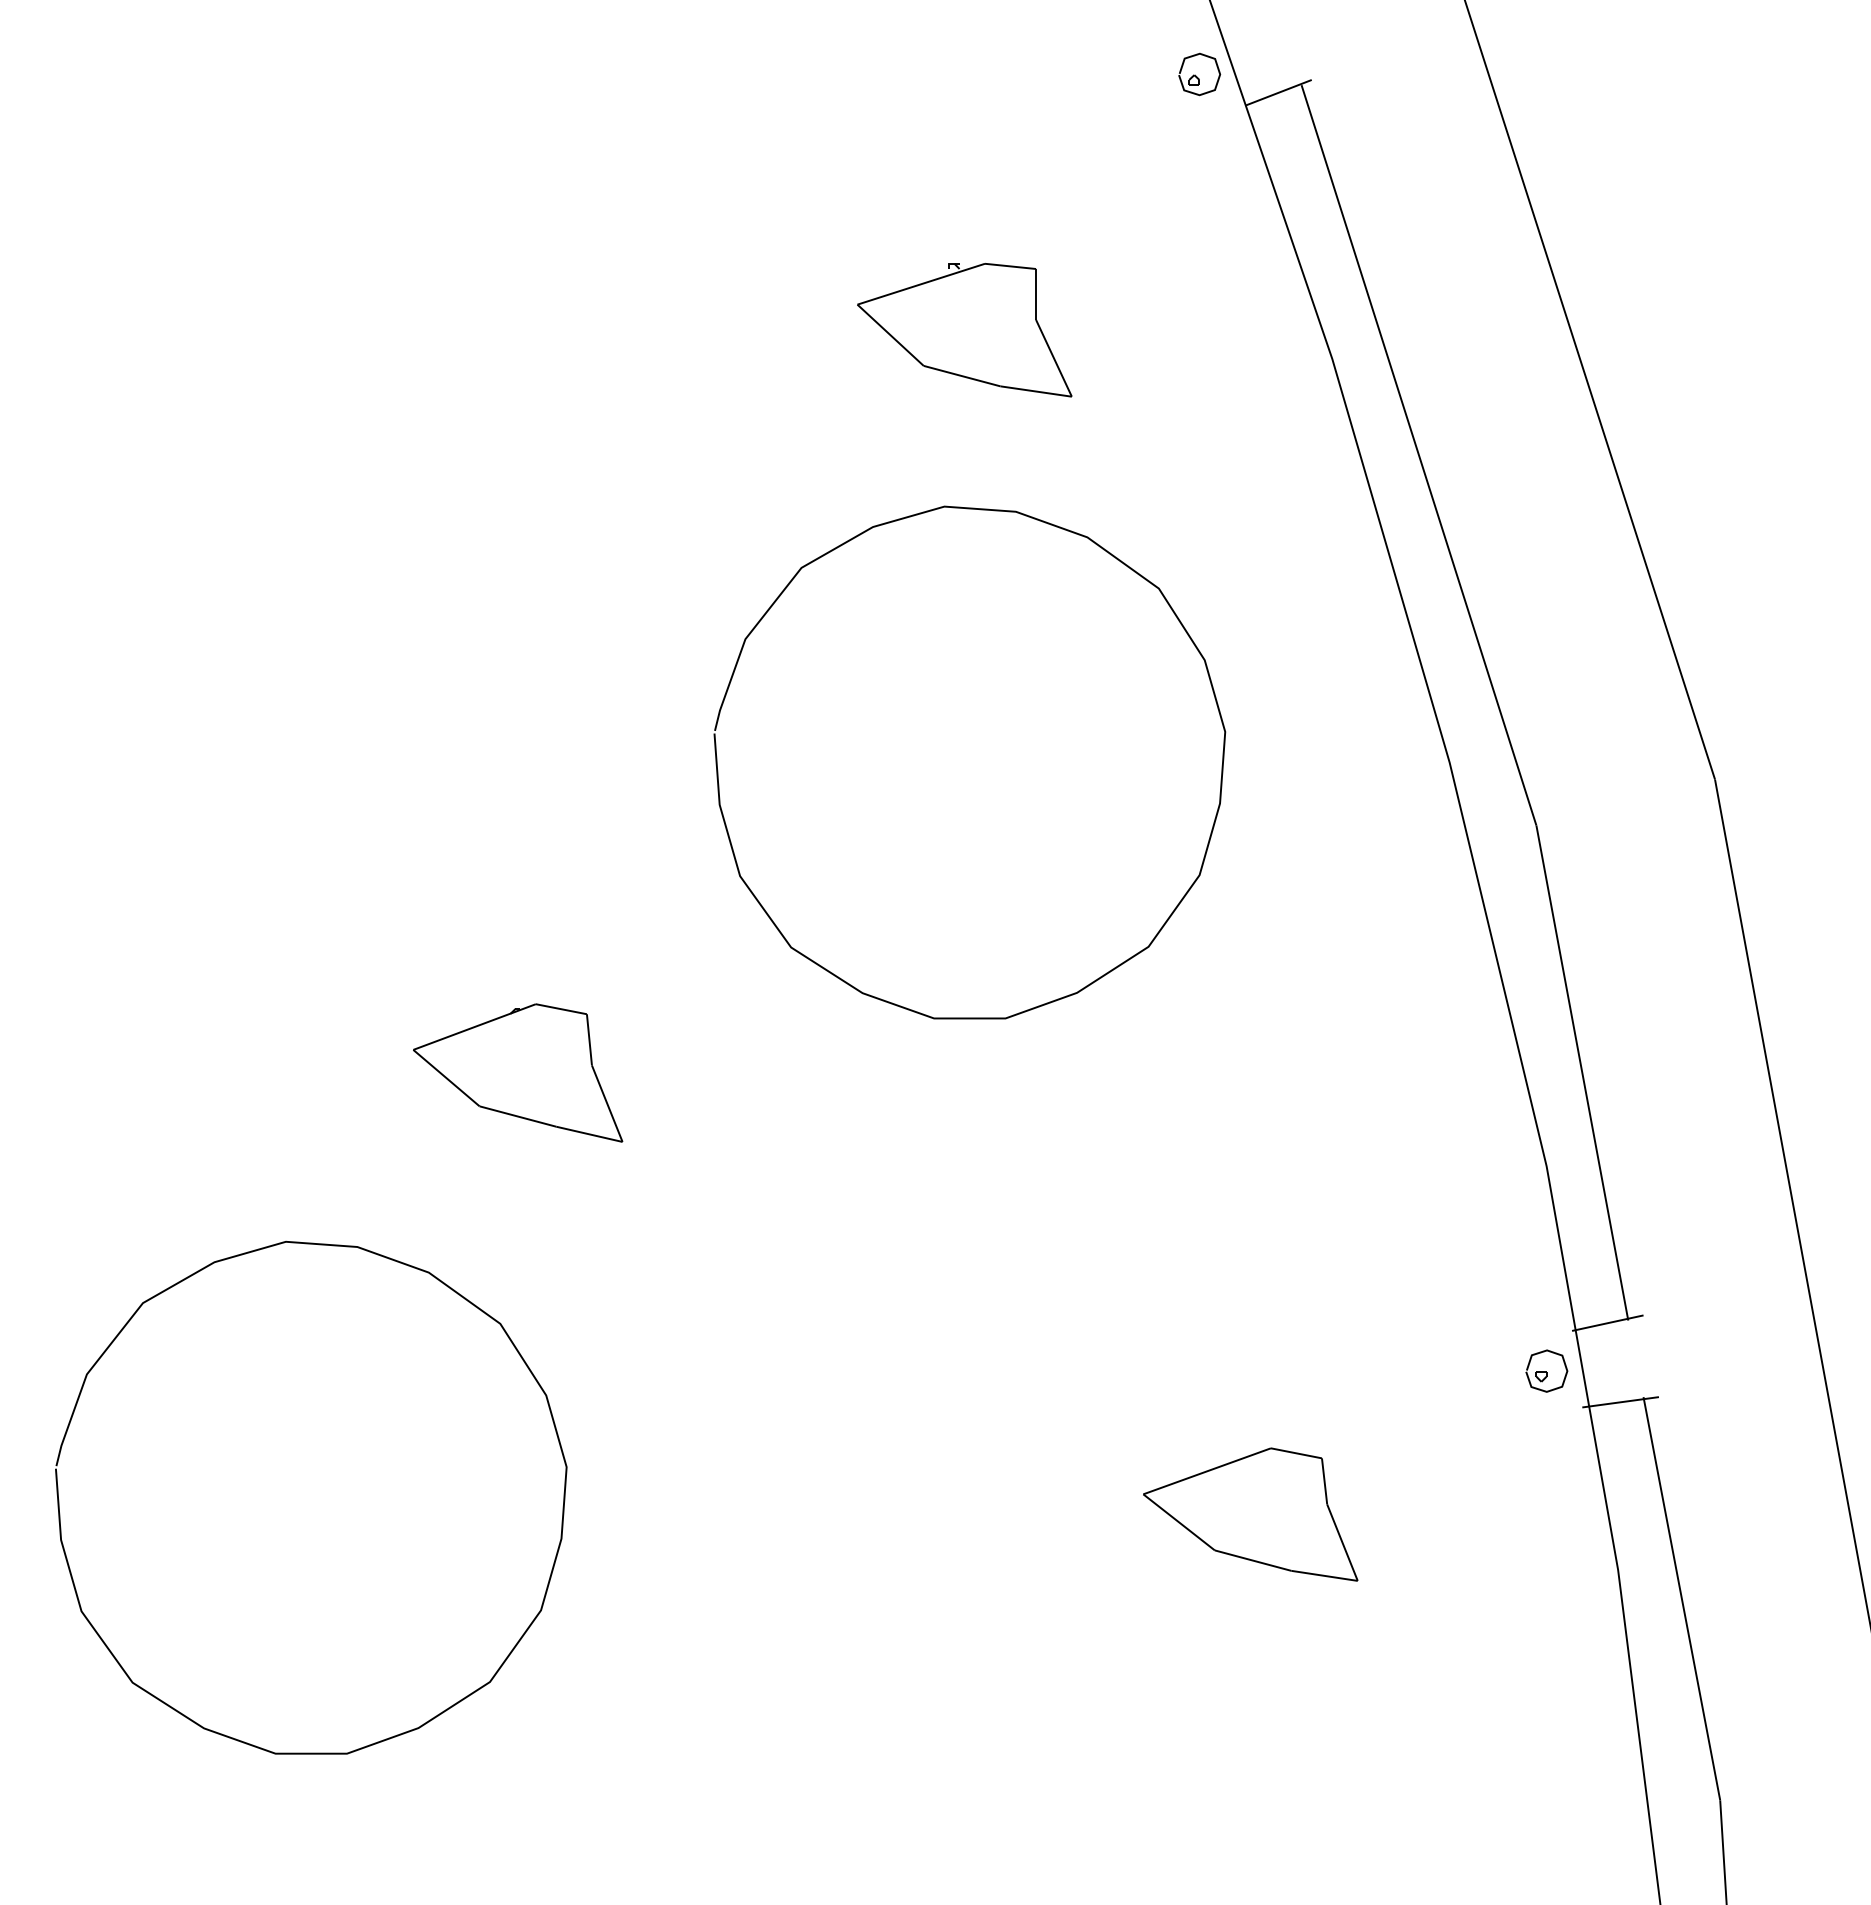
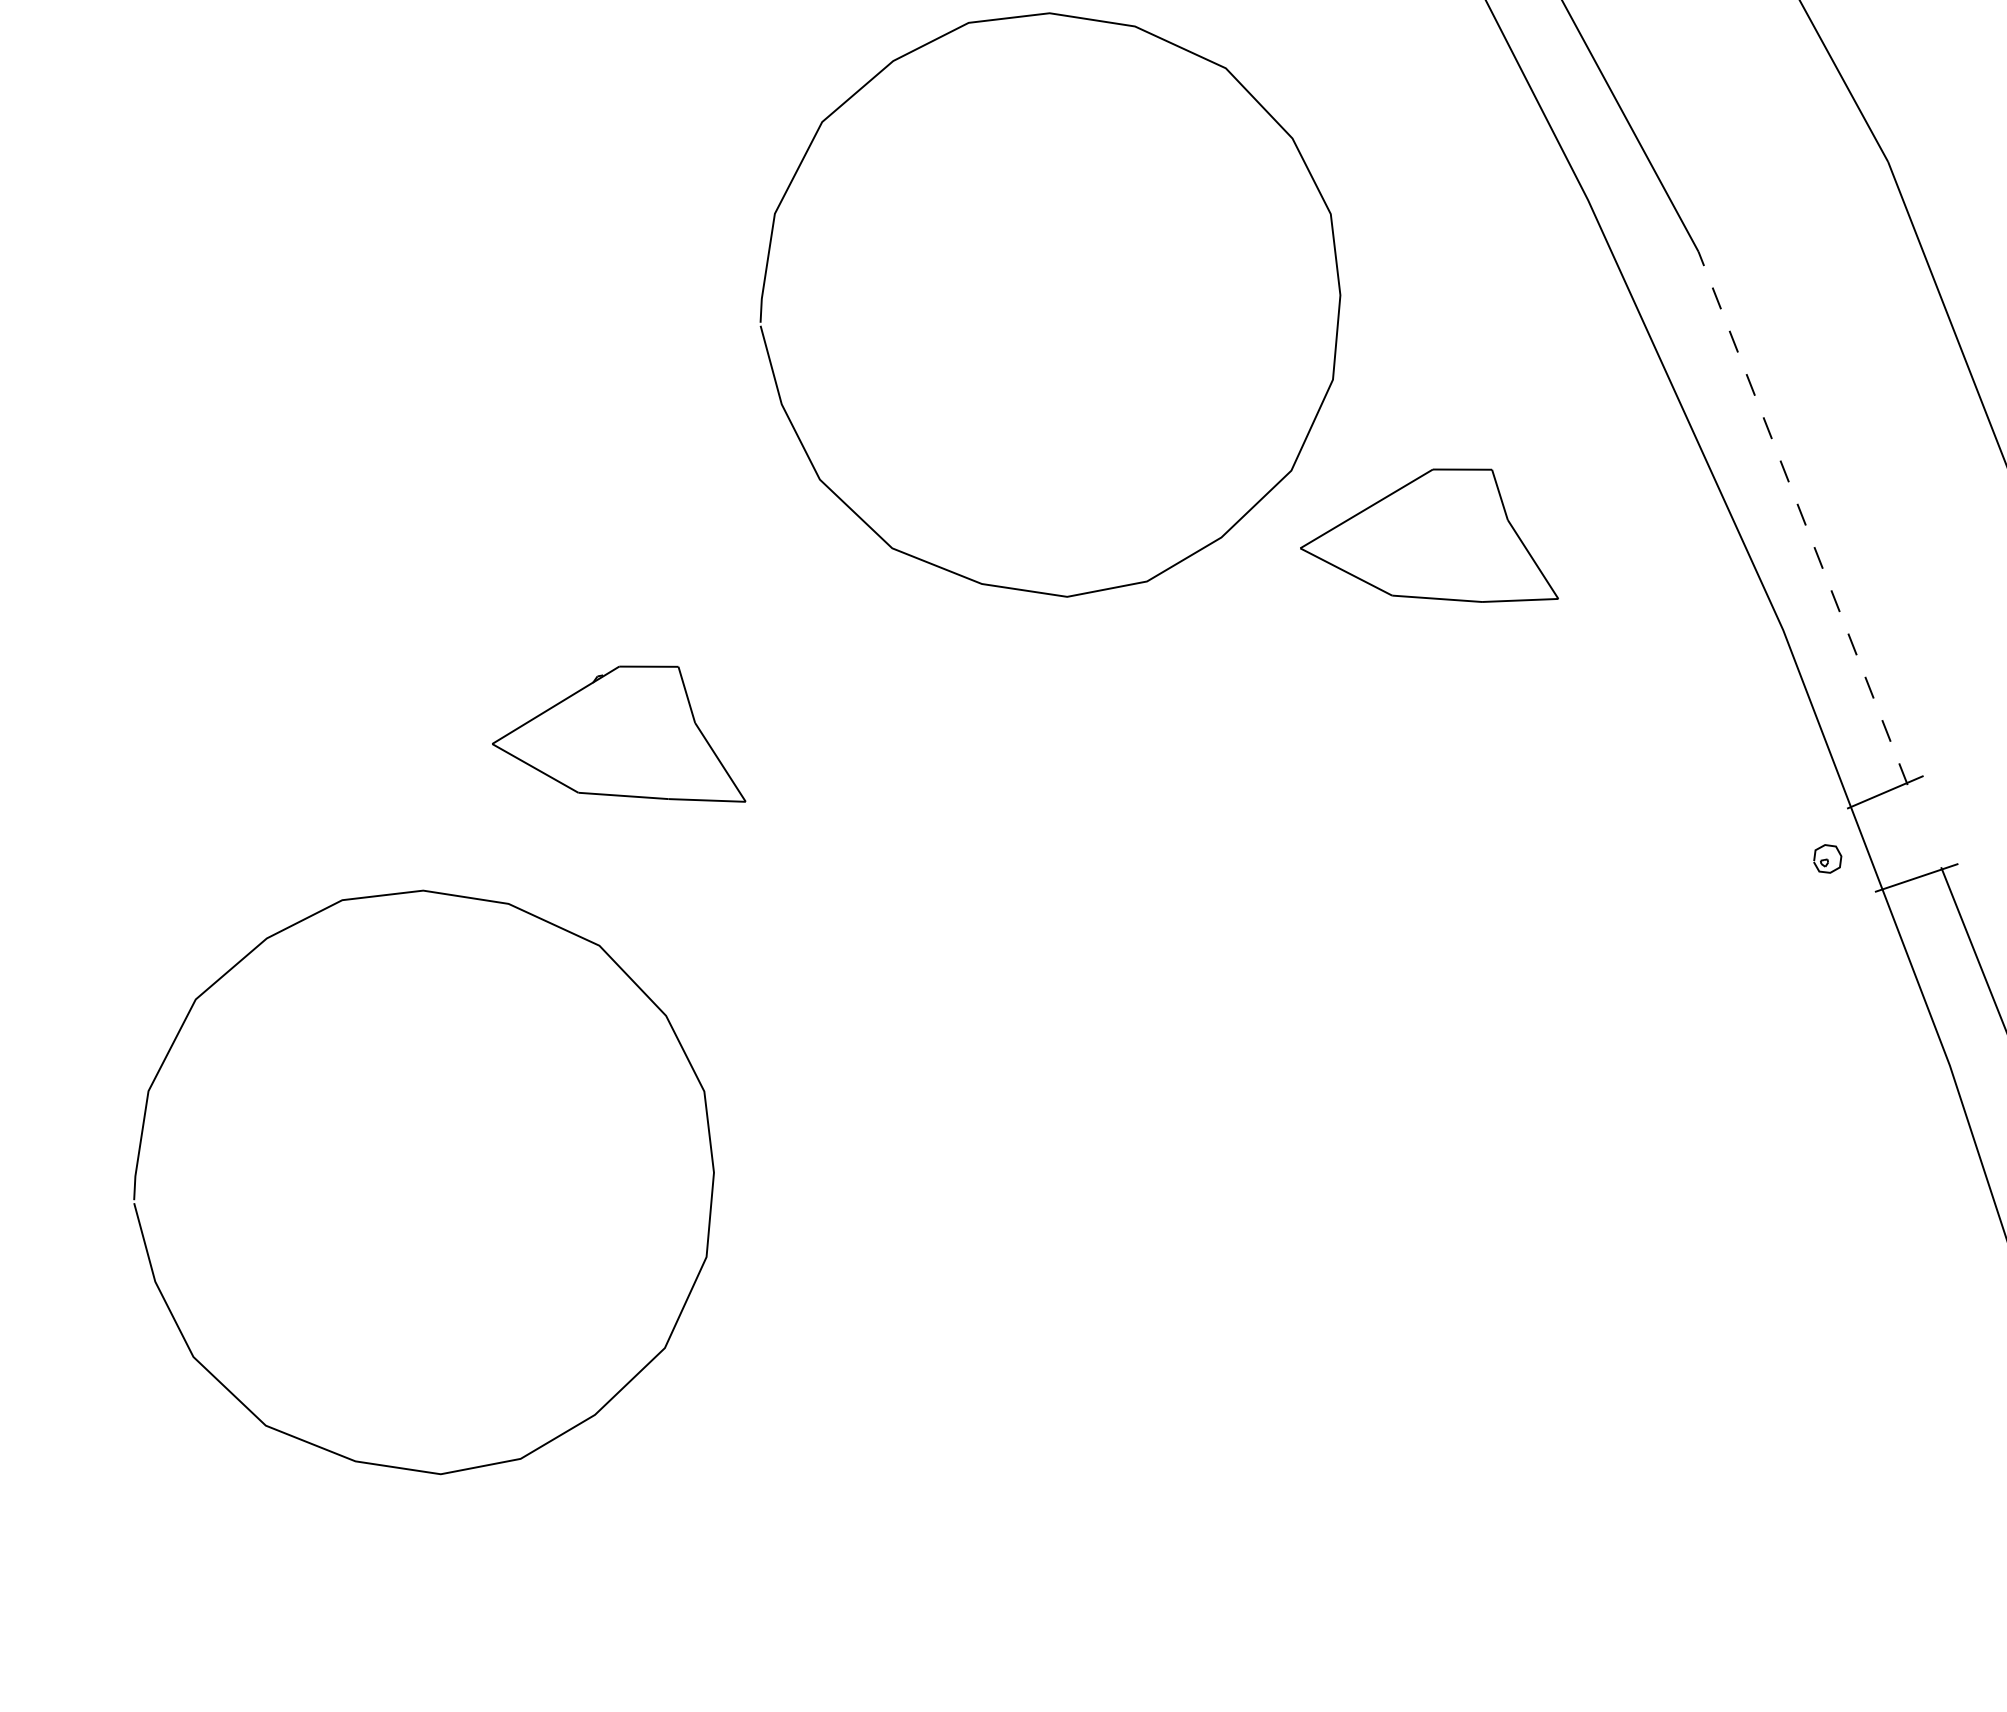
line: (1582, 1073) -> (1803, 518), solid -> dashed
curve: (454, 1292) -> (541, 920), moved
part: (1546, 1370) -> (1827, 858), size x0.6
part: (1250, 1514) -> (1424, 547), moved

